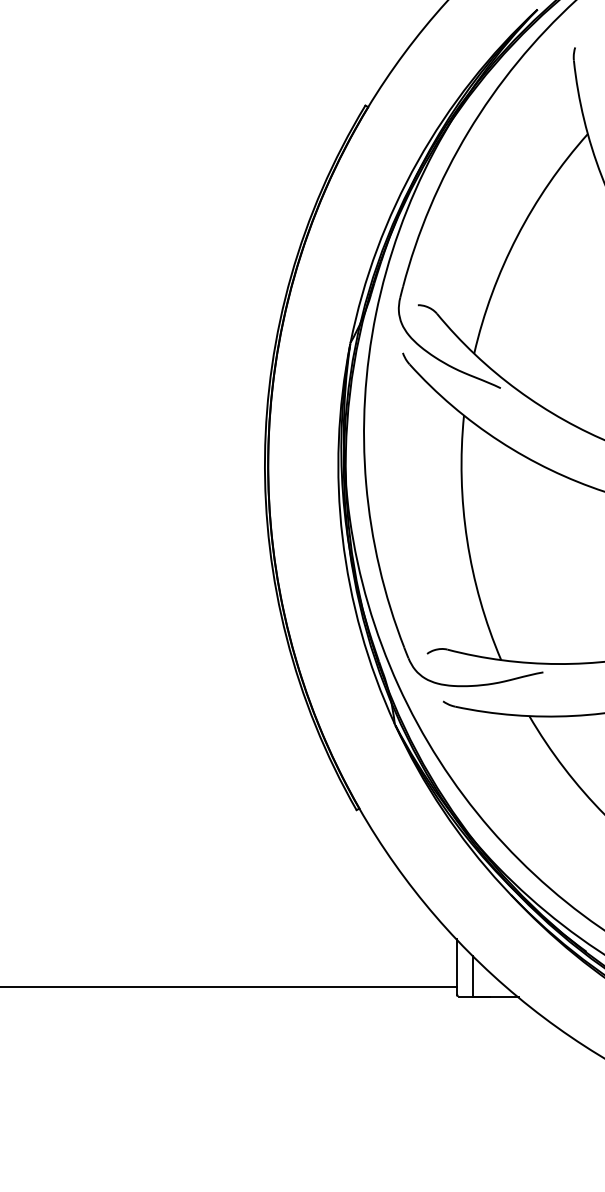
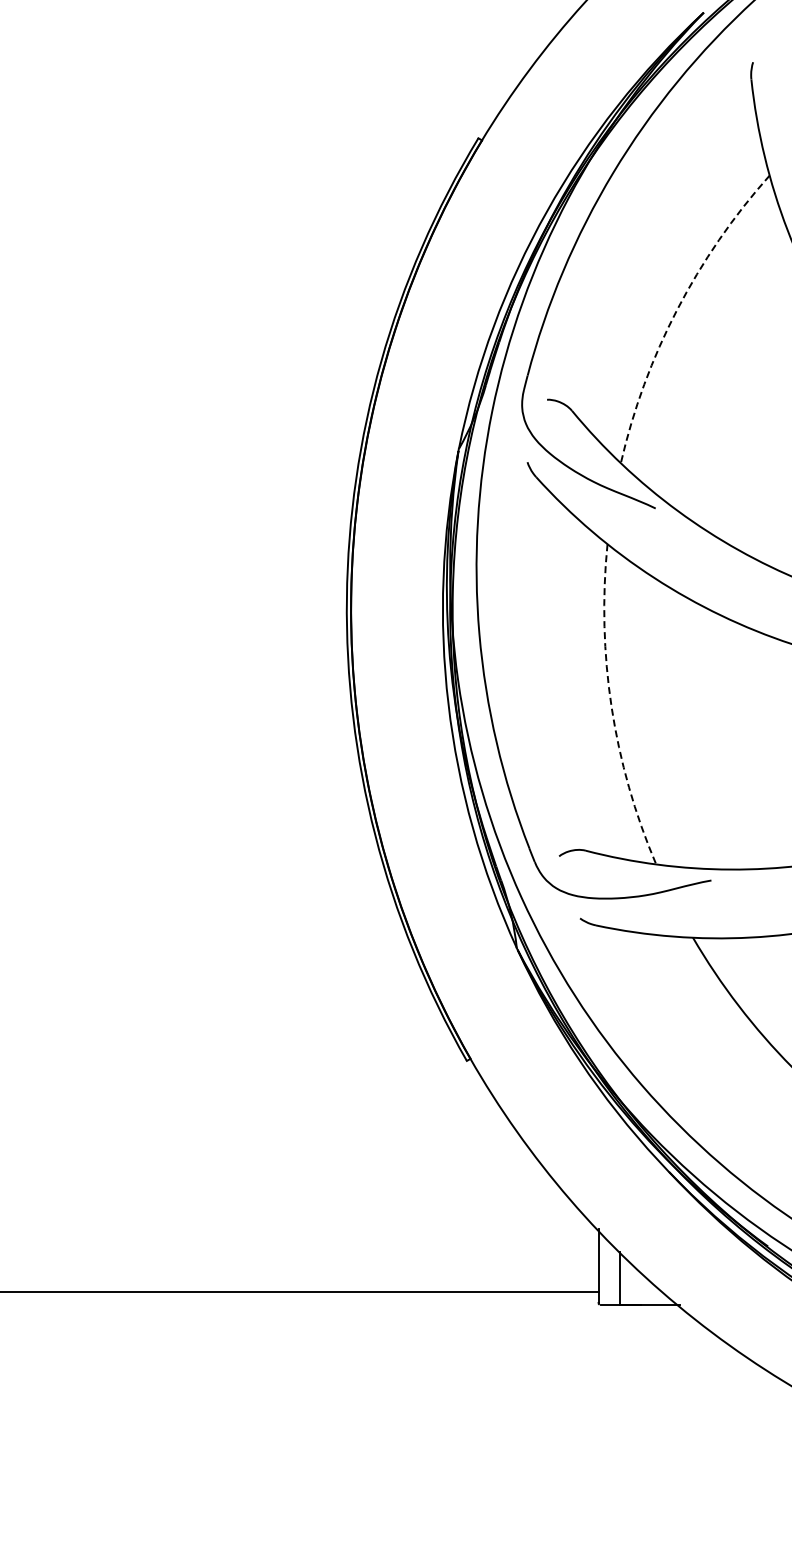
arc: (517, 237) -> (677, 310), solid -> dashed
arc: (467, 540) -> (611, 707), solid -> dashed

